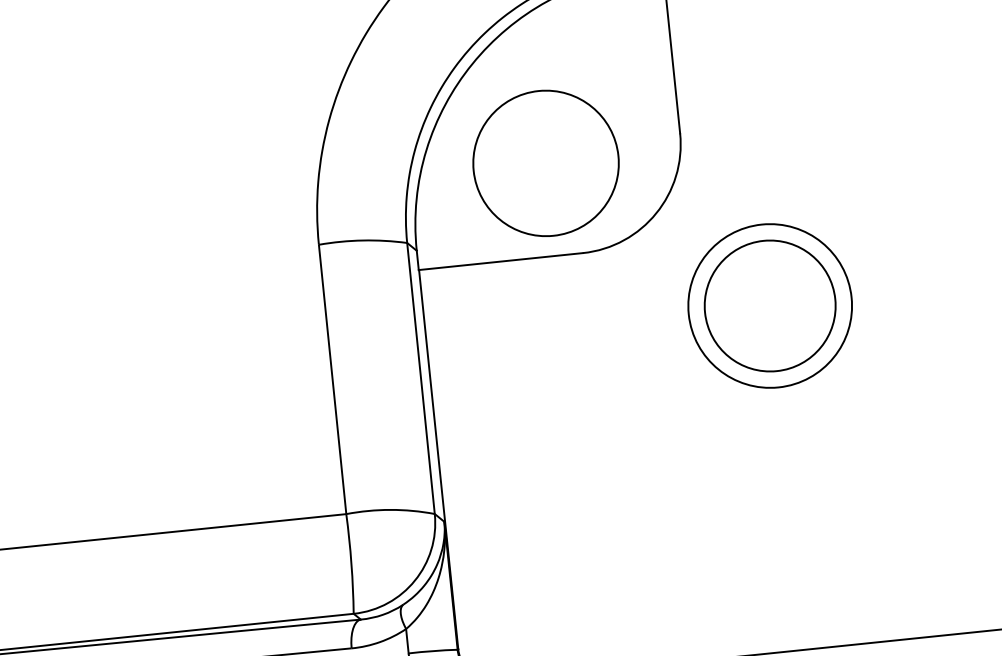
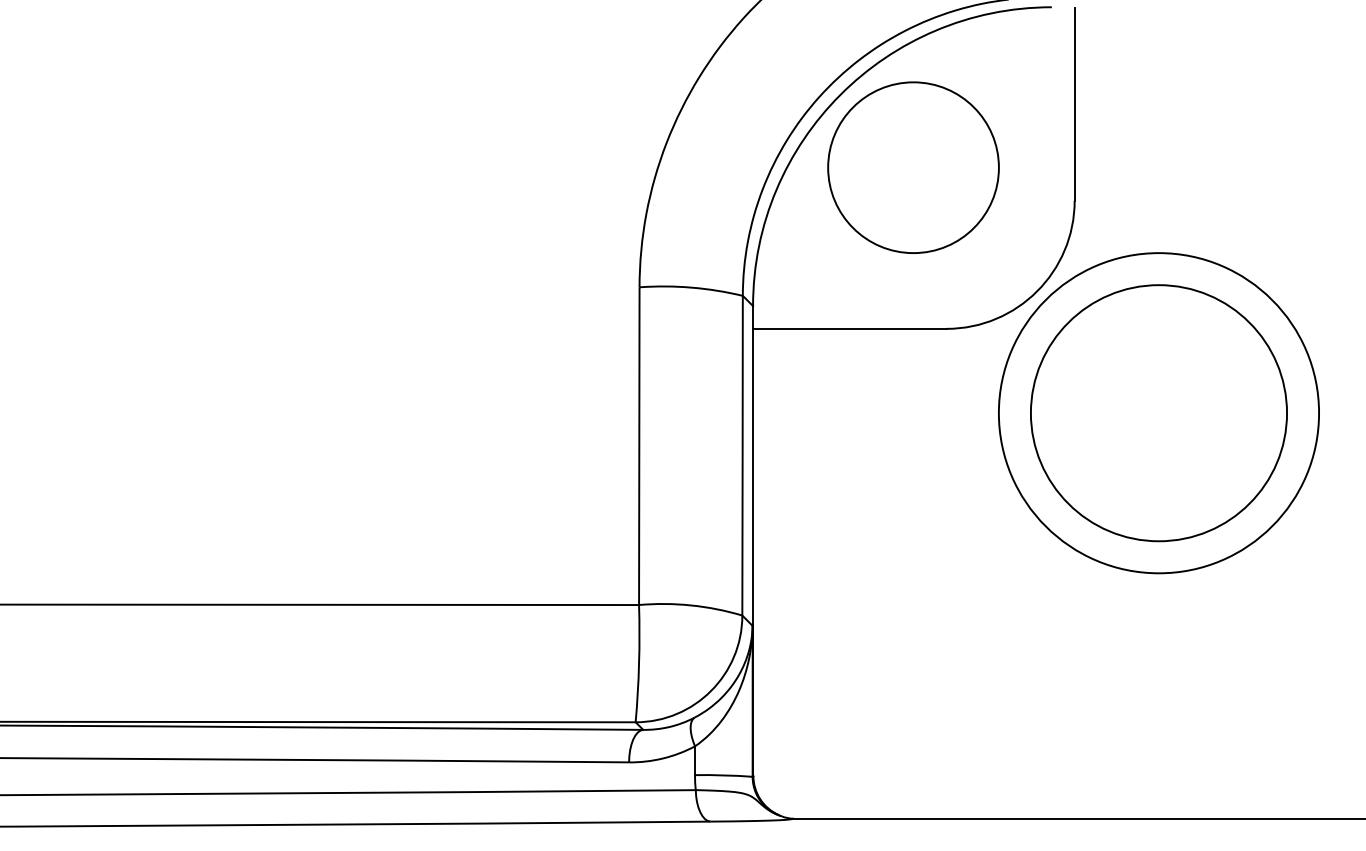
circle: (546, 163) -> (913, 167), moved
circle: (769, 306) -> (1158, 413), size x1.67
circle: (769, 306) -> (1158, 413), size x1.67

